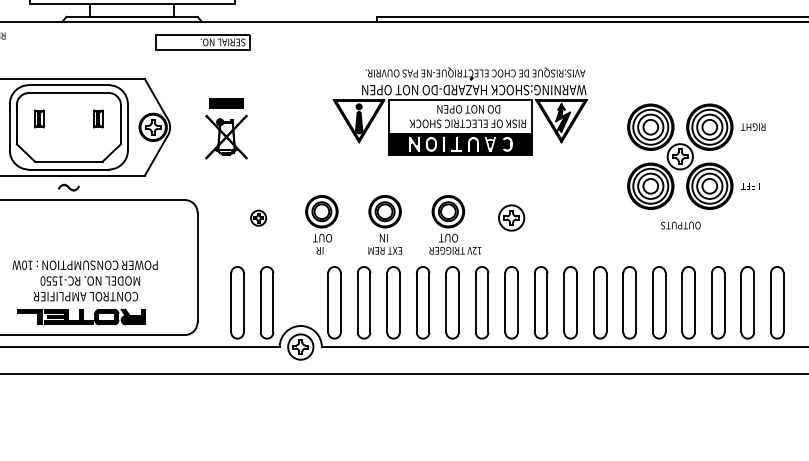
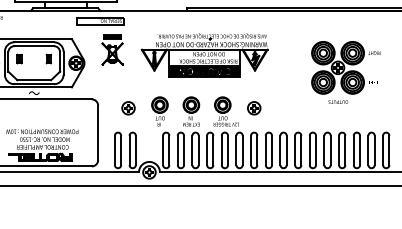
part: (459, 111) -> (204, 55), moved
part: (226, 127) -> (112, 49), moved
part: (695, 166) -> (345, 72), moved
part: (258, 218) -> (128, 108), size x1.67

